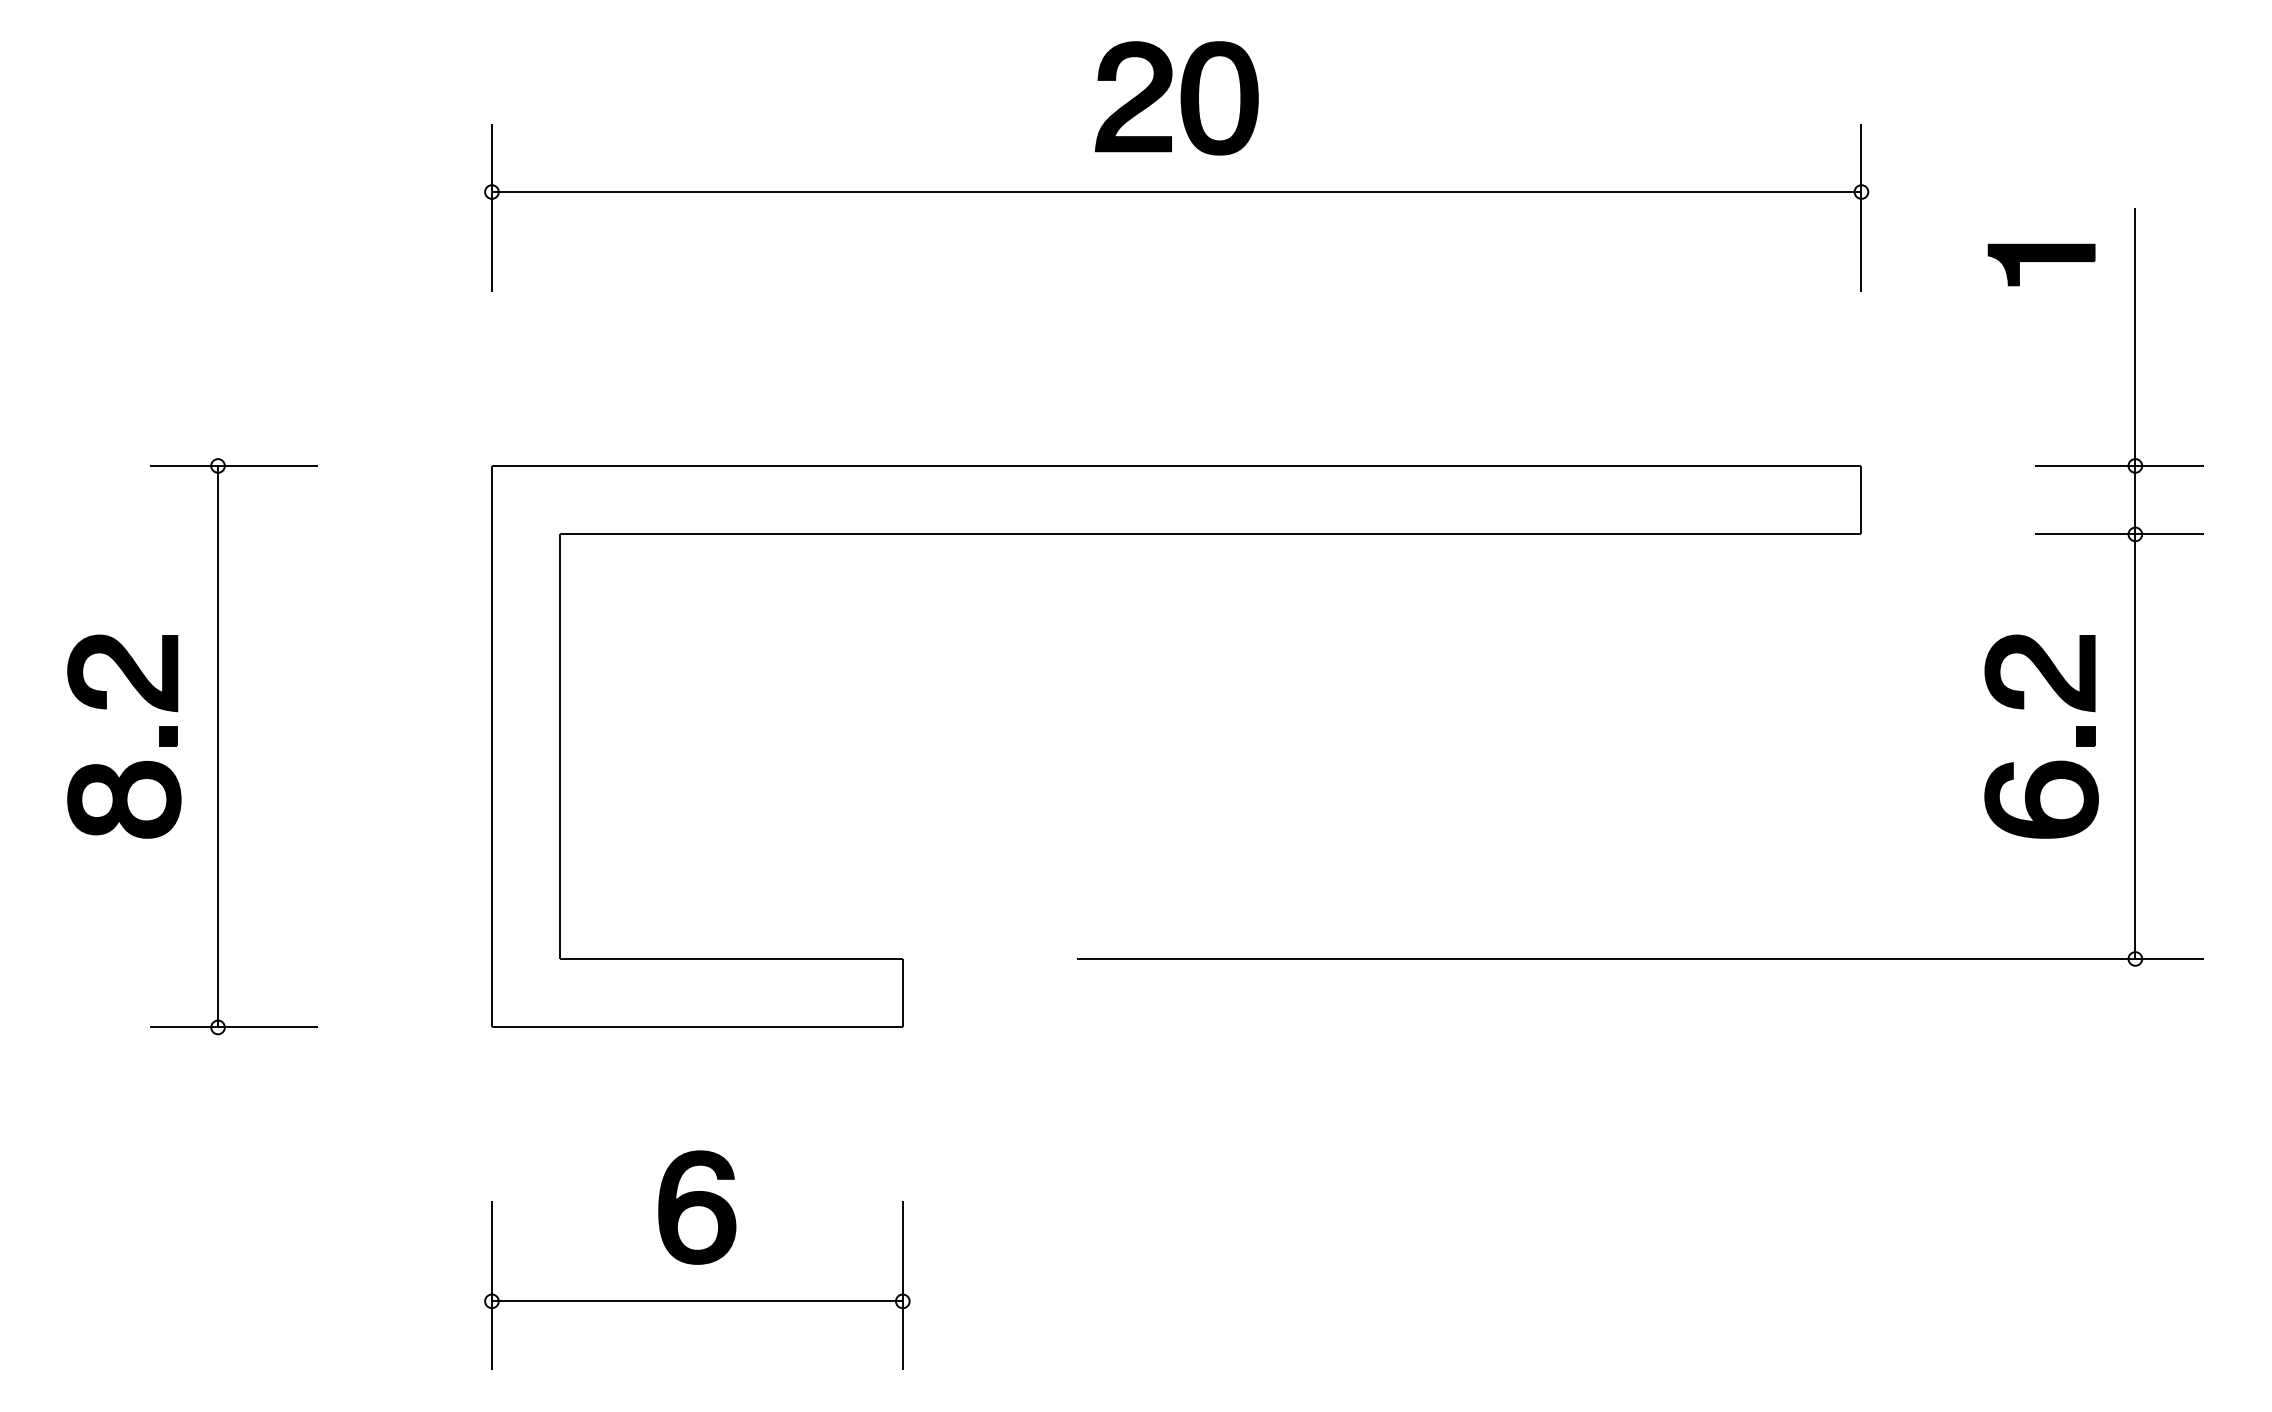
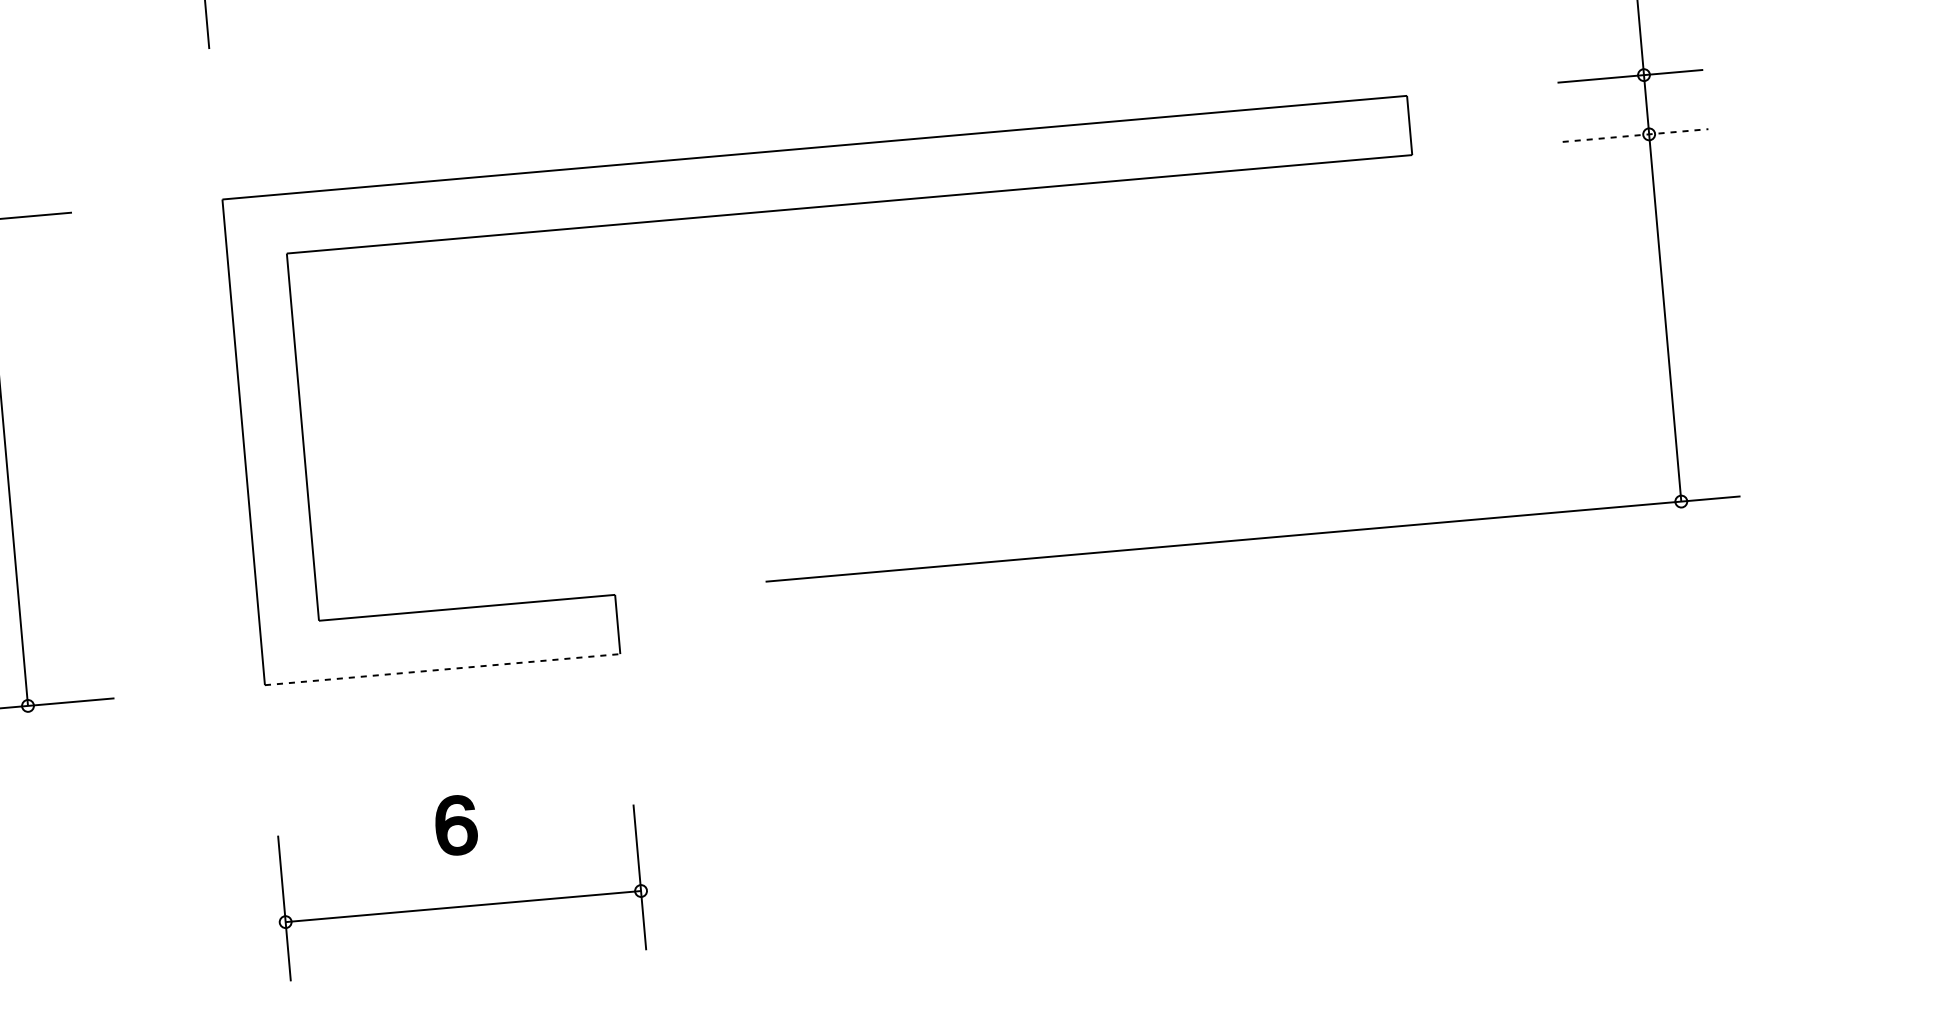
line: (2120, 534) -> (1636, 135), solid -> dashed
part: (2047, 762) -> (1590, 338), removed
line: (697, 1027) -> (442, 669), solid -> dashed
part: (697, 1207) -> (456, 825), size x0.6

